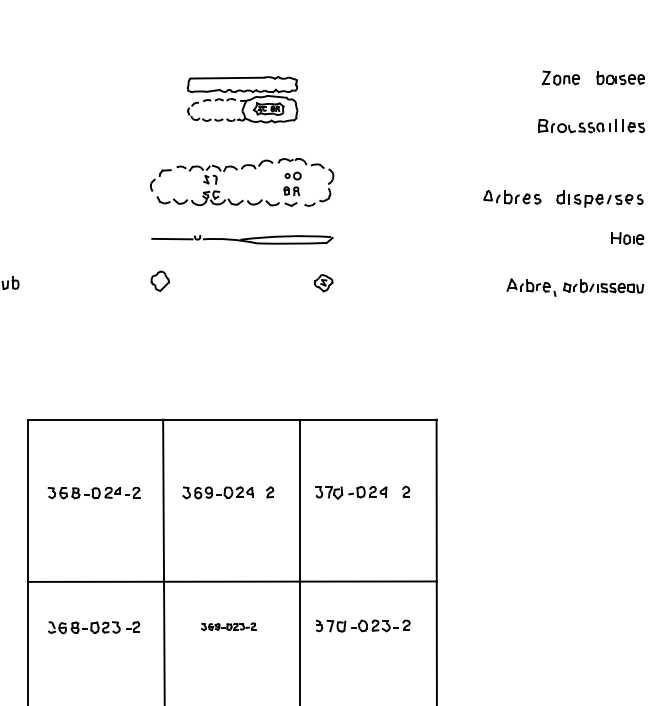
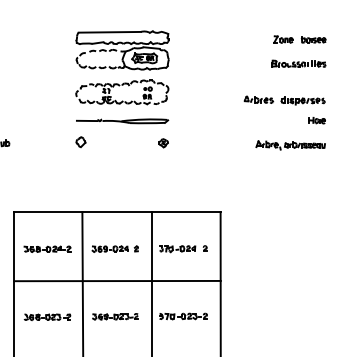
part: (242, 99) -> (122, 50), size x1.67
line: (232, 580) -> (117, 280), moved
part: (228, 626) -> (115, 316), size x1.67

